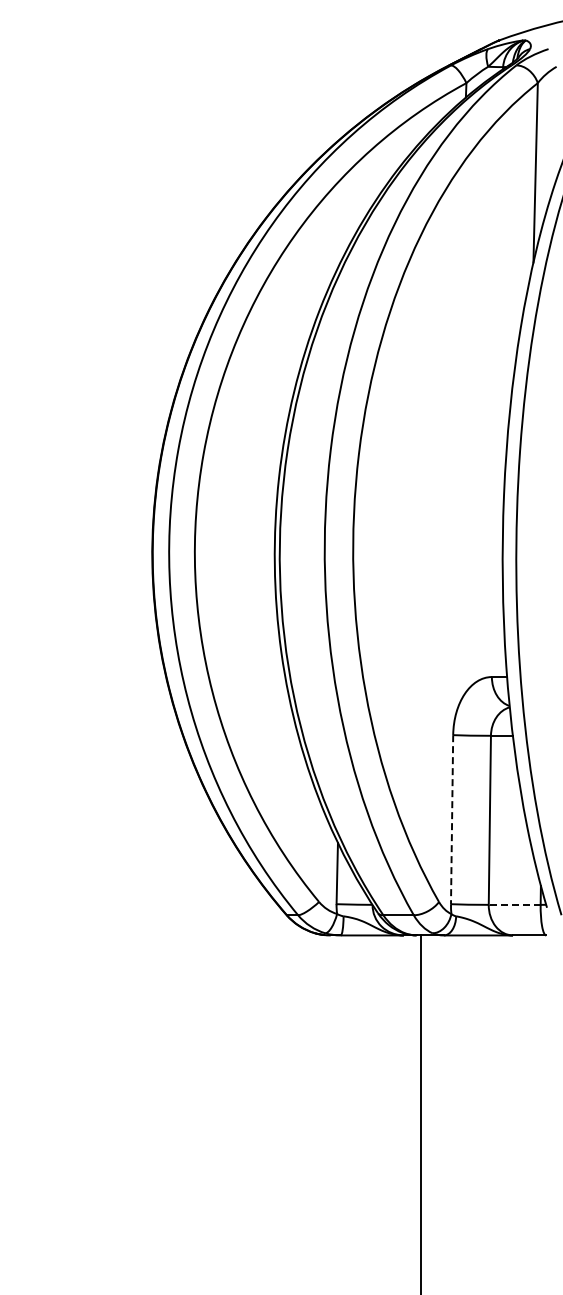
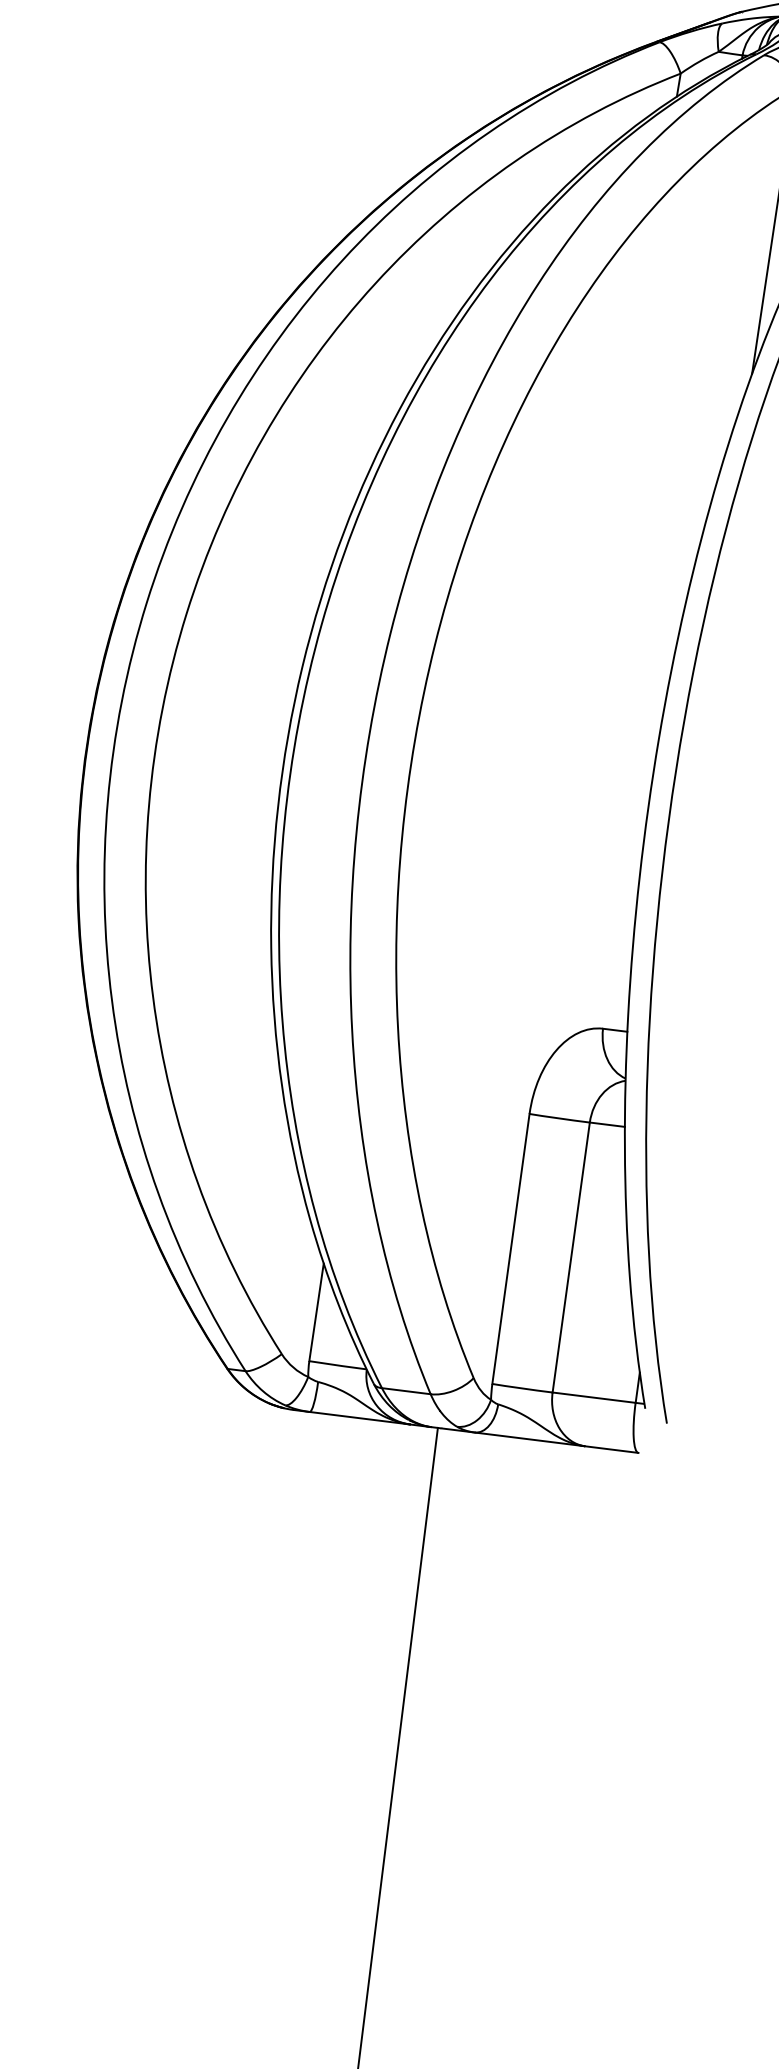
line: (452, 819) -> (511, 1248), dashed -> solid
line: (514, 904) -> (593, 1397), dashed -> solid

